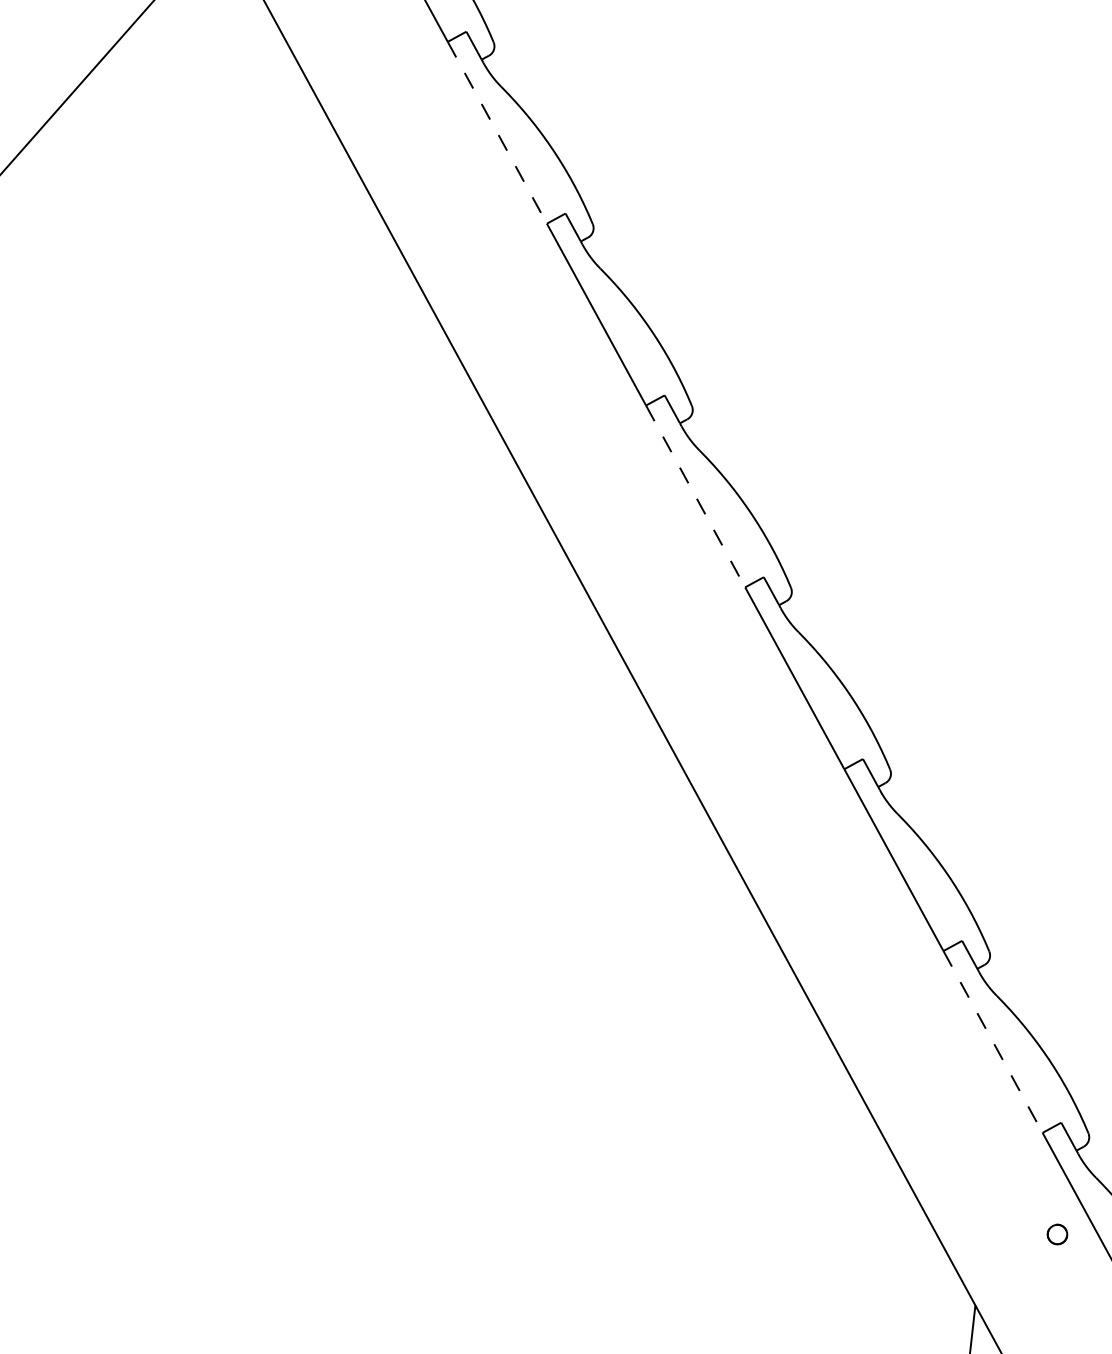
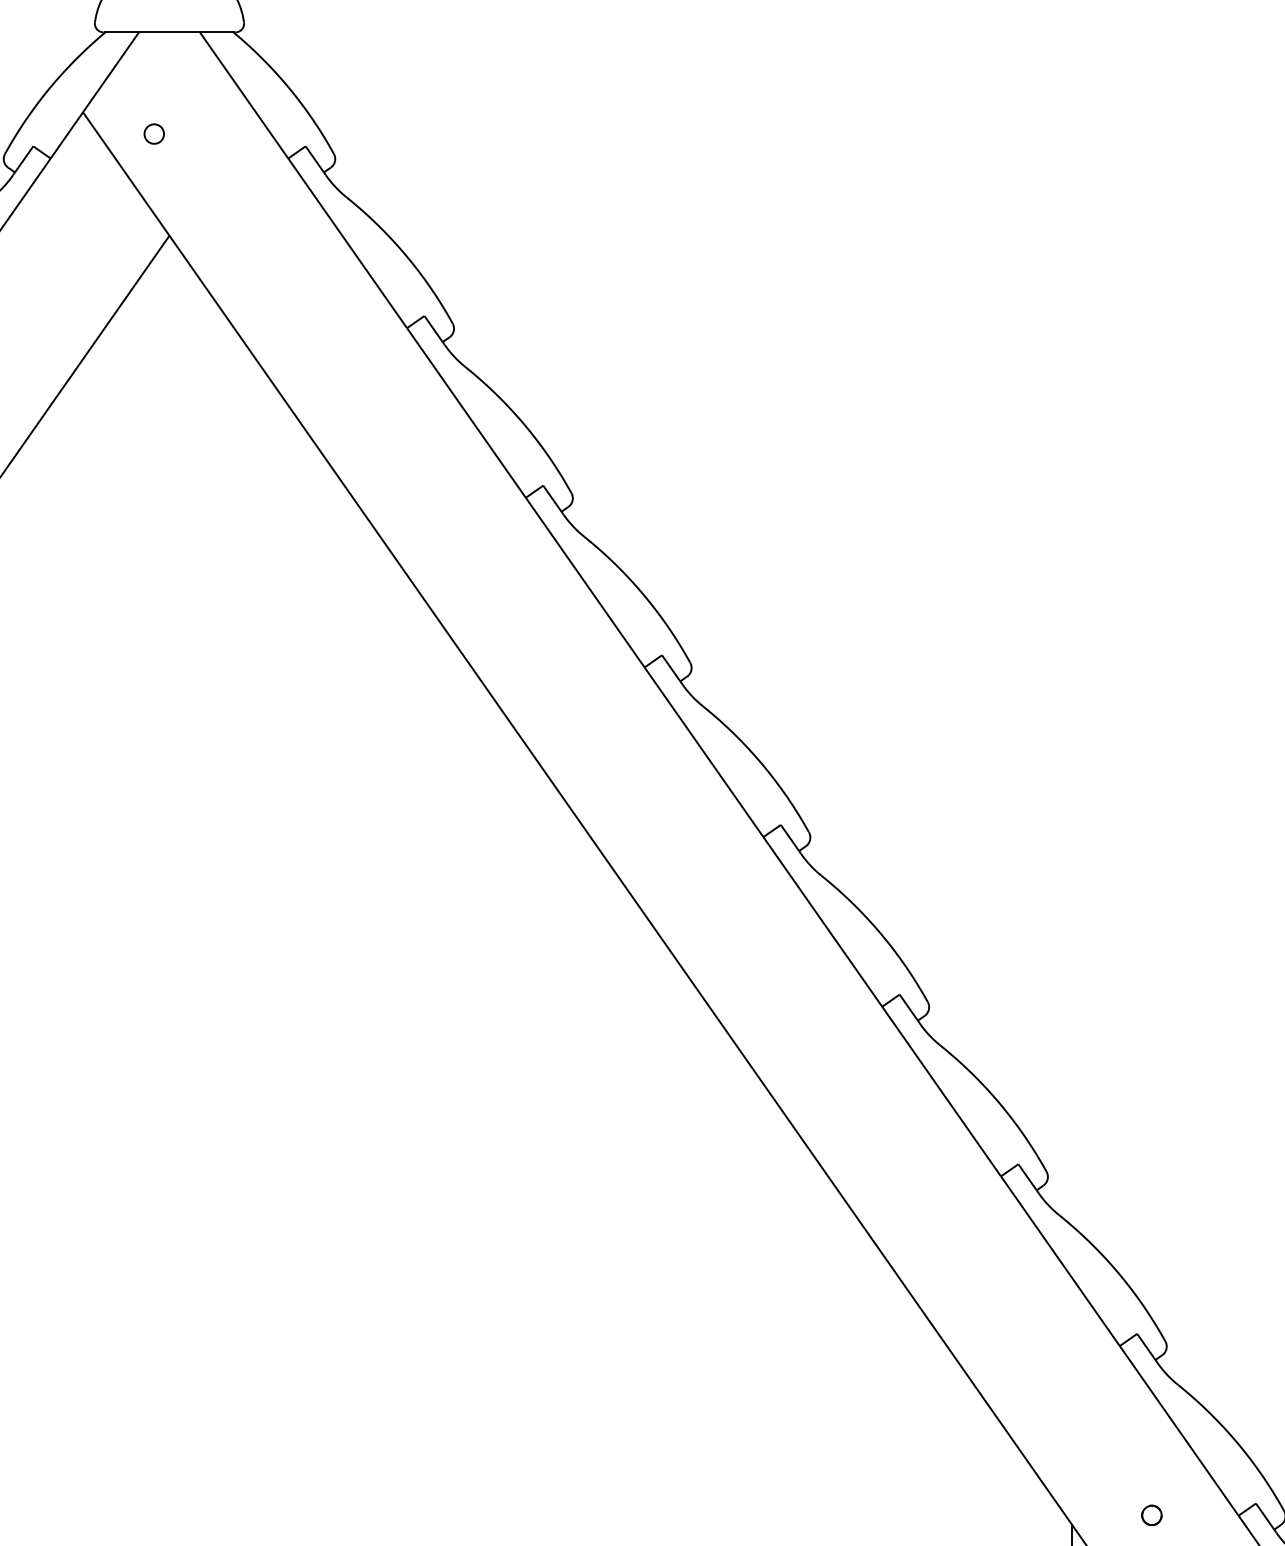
line: (497, 133) -> (466, 413), dashed -> solid
line: (696, 496) -> (704, 752), dashed -> solid
line: (993, 1042) -> (1060, 1261), dashed -> solid
part: (1057, 1234) -> (1151, 1515), moved

